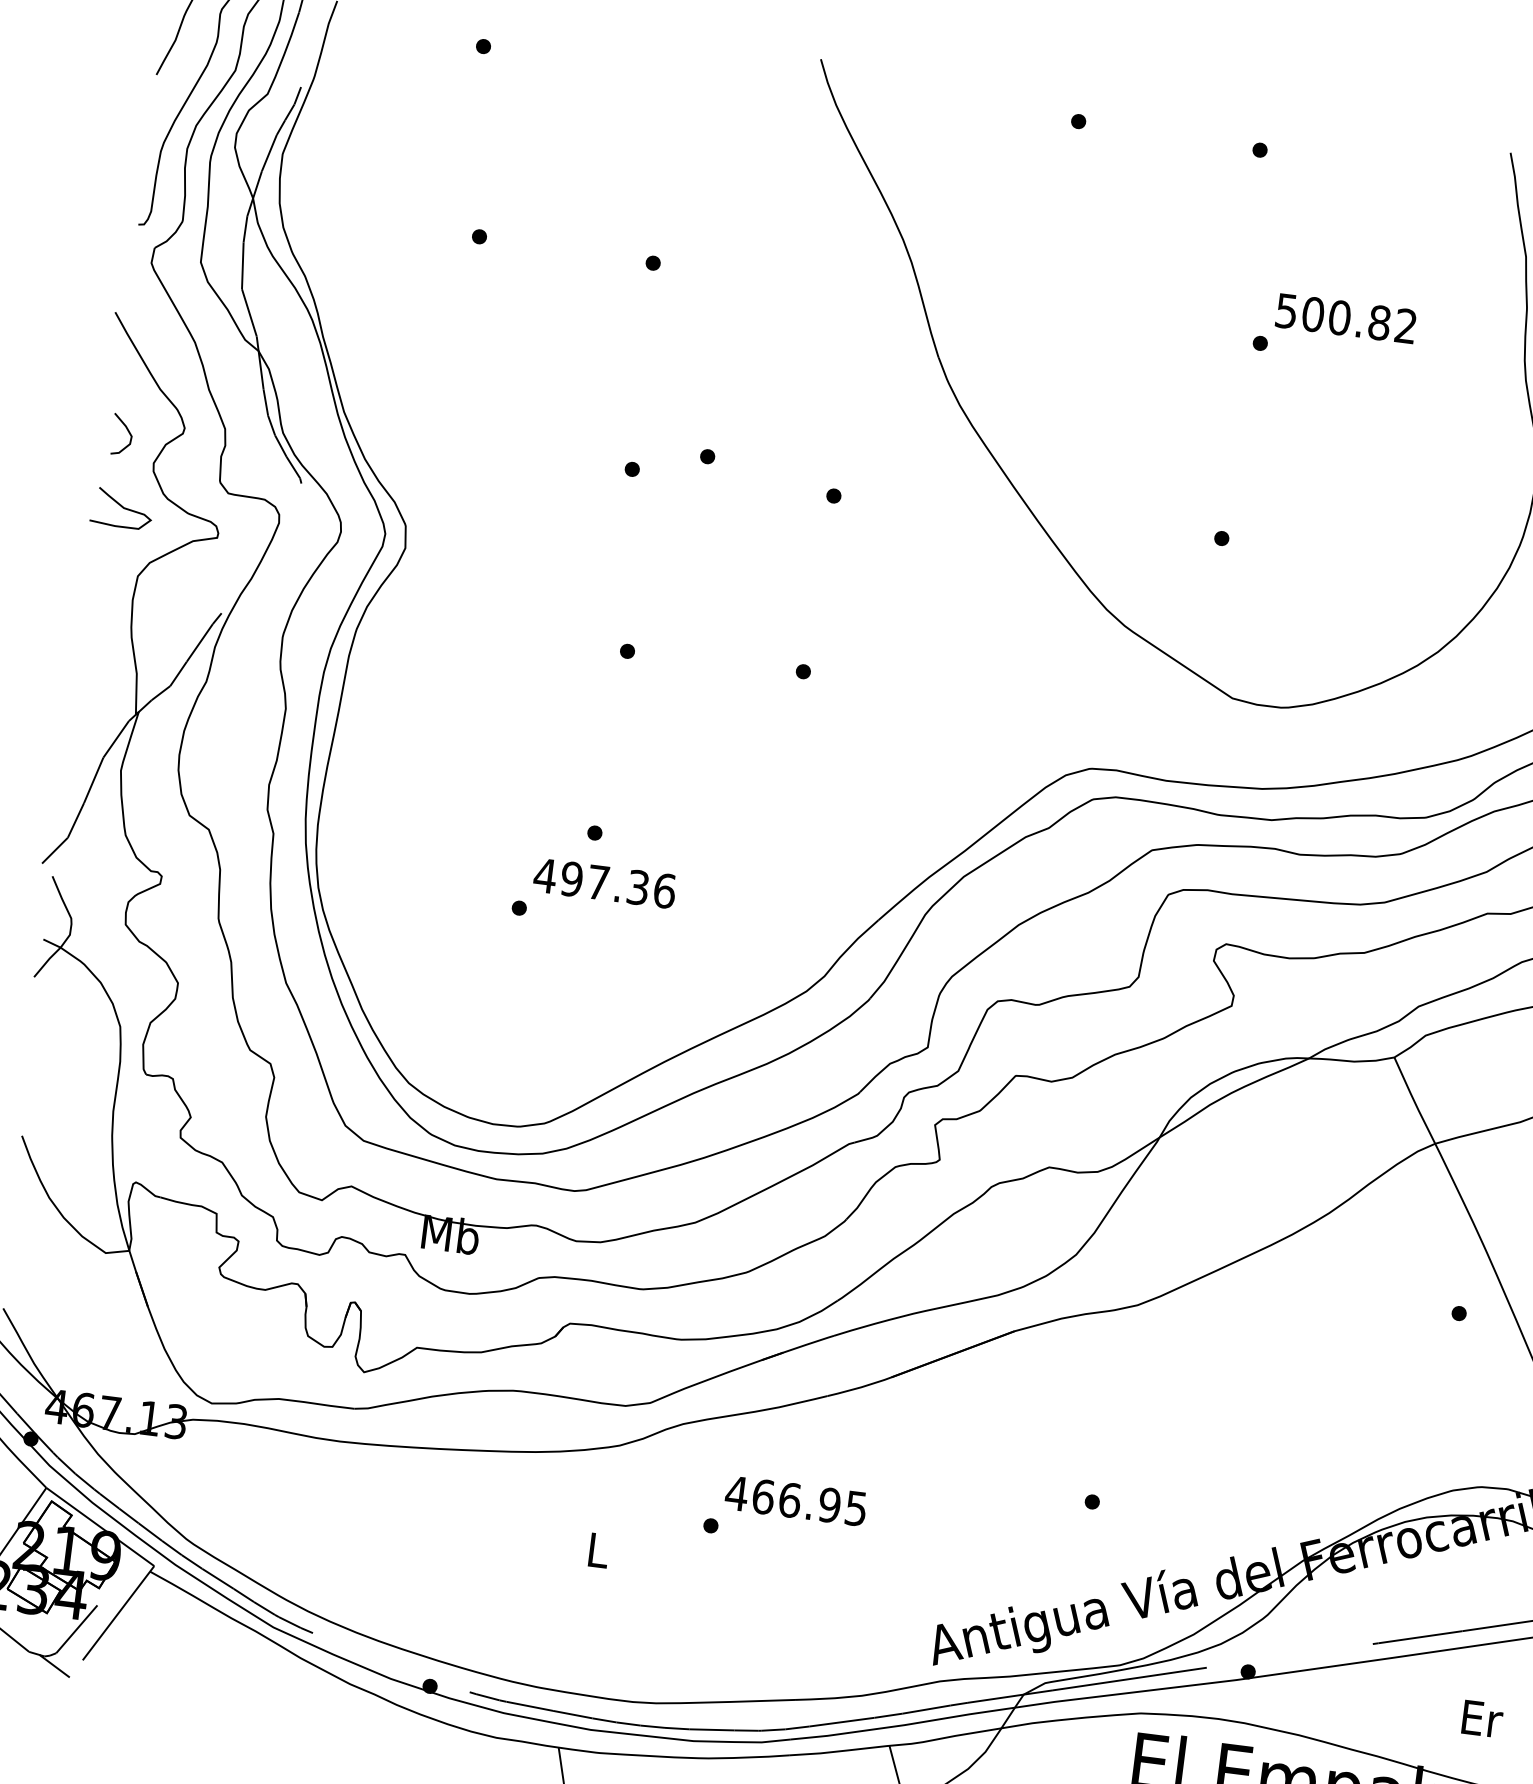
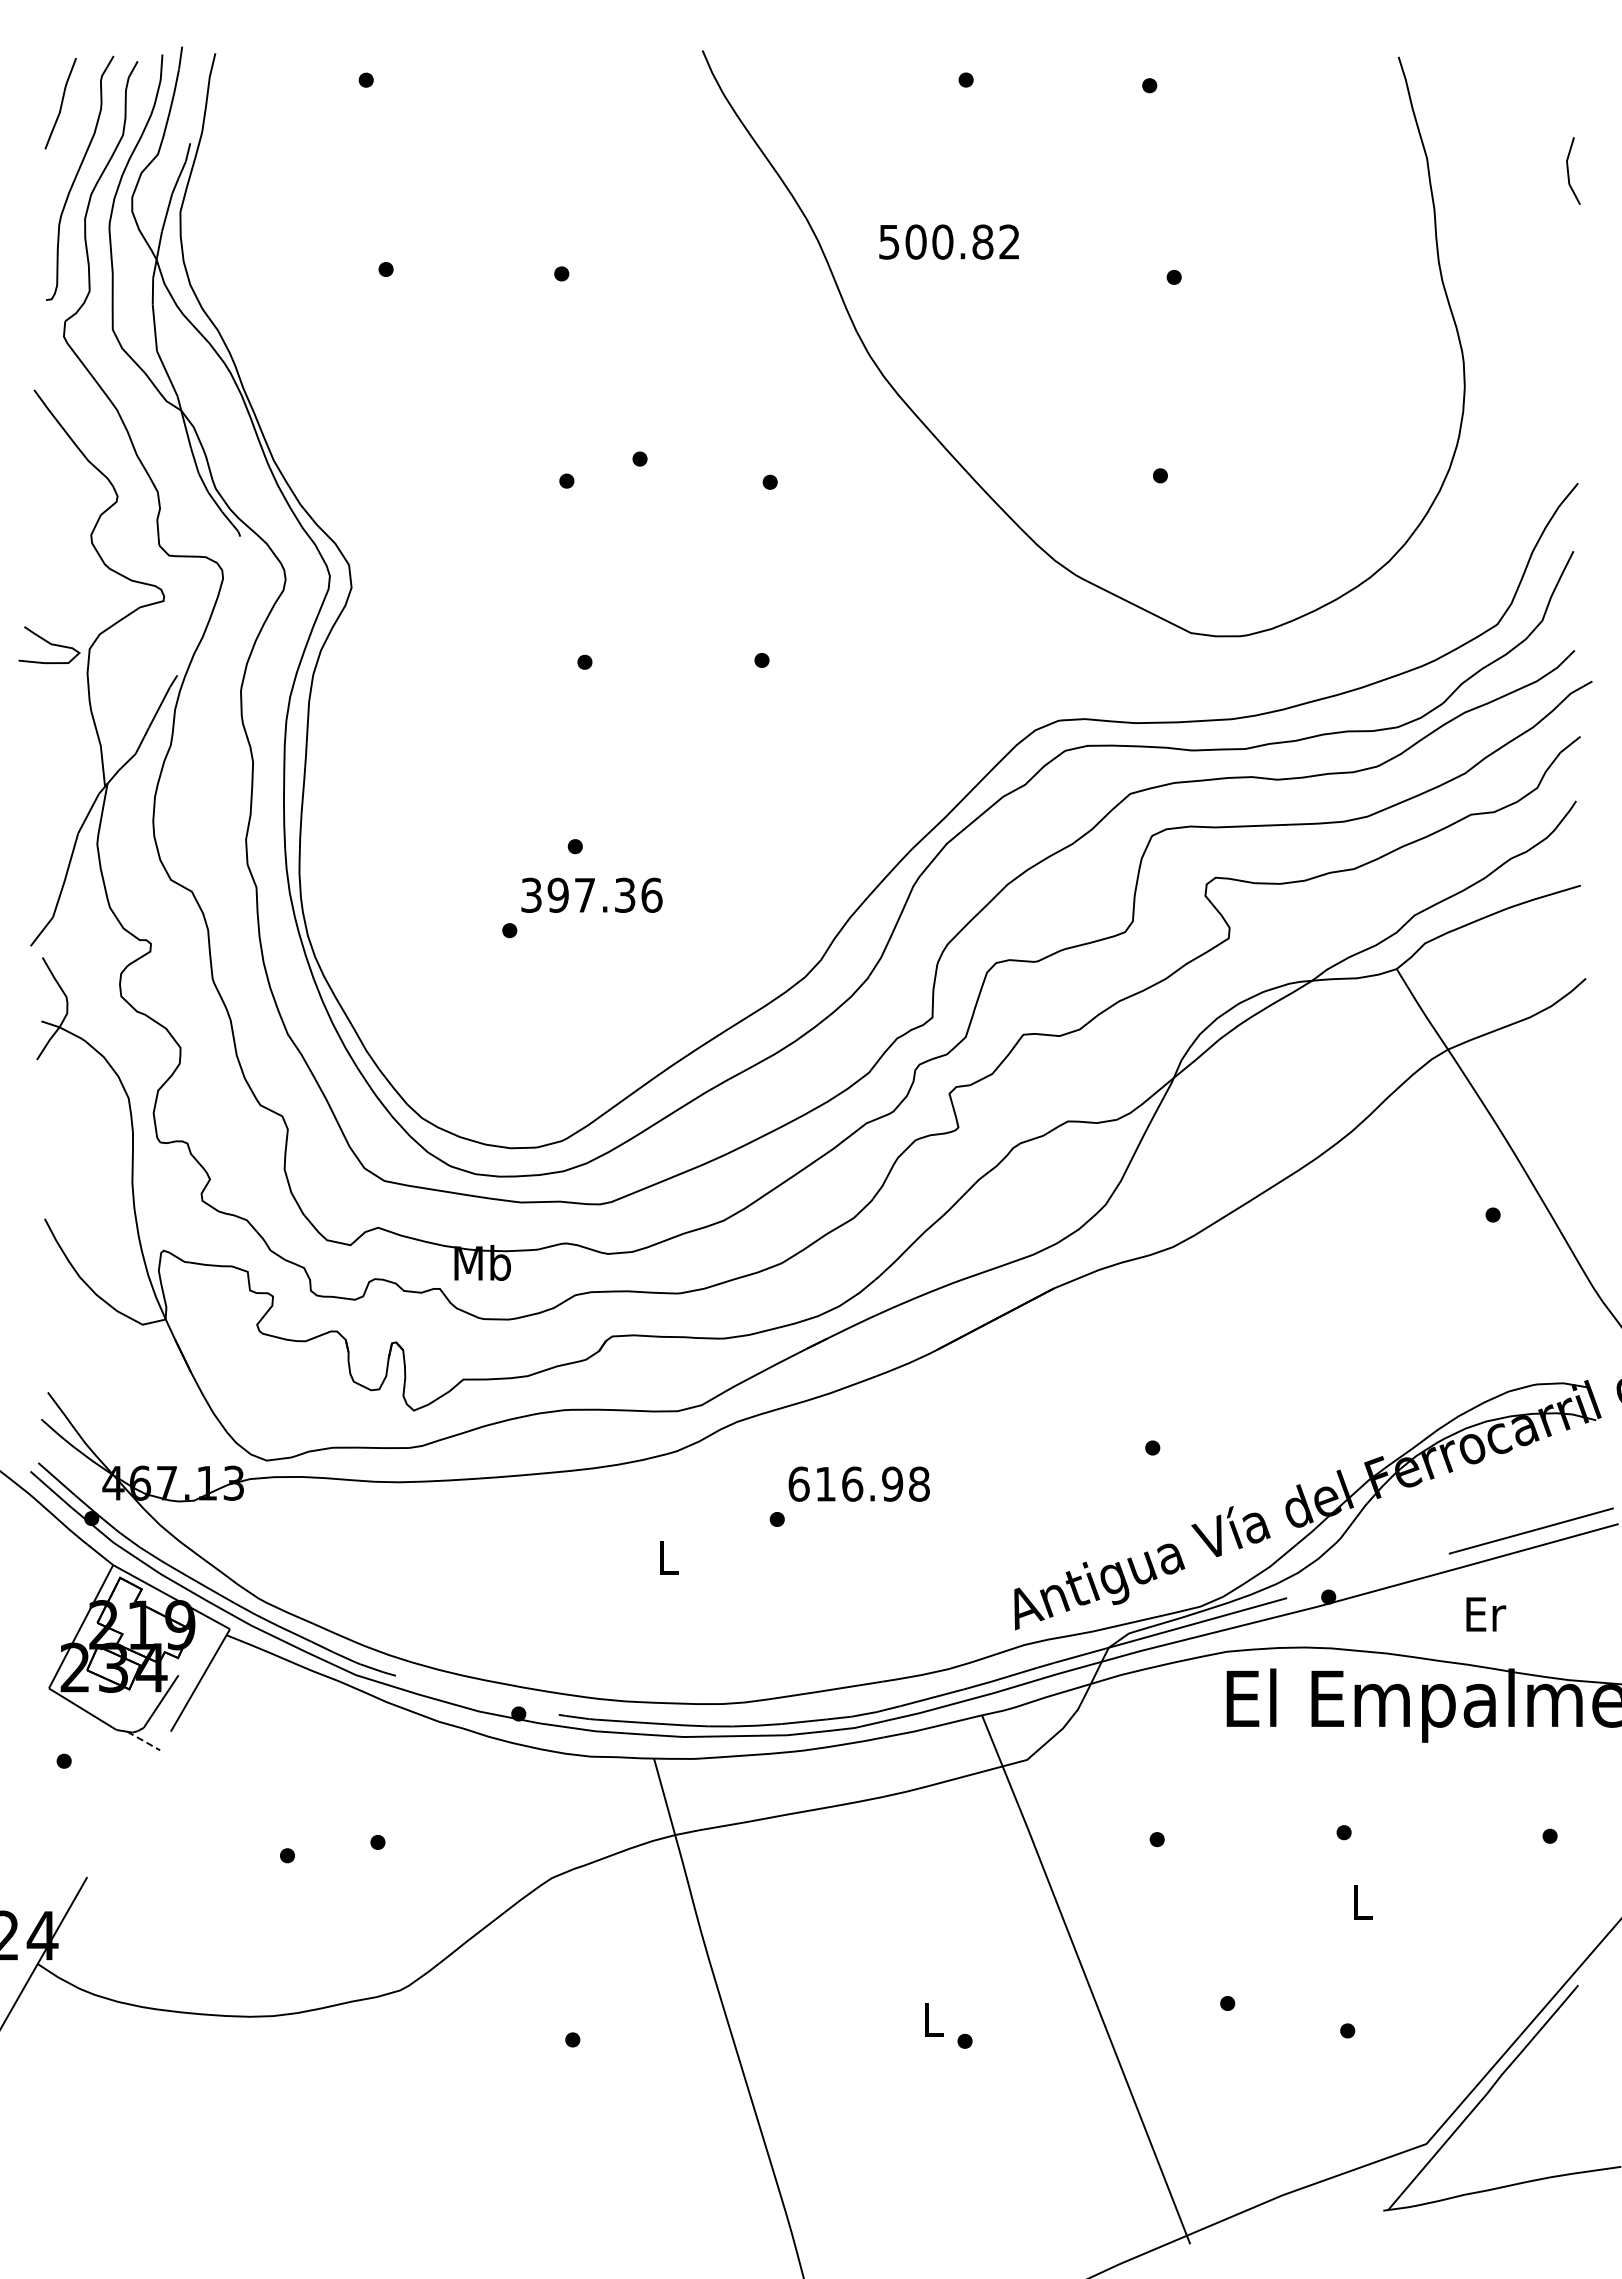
text: (1345, 317) -> (948, 241), moved
curve: (128, 433) -> (62, 508), removed
curve: (122, 508) -> (49, 644), moved
text: (545, 875) -> (531, 894), 497.36 -> 397.36
text: (795, 1500) -> (858, 1483), 466.95 -> 616.98
line: (54, 1666) -> (143, 1741), solid -> dashed
text: (1482, 1719) -> (1486, 1614), moved

